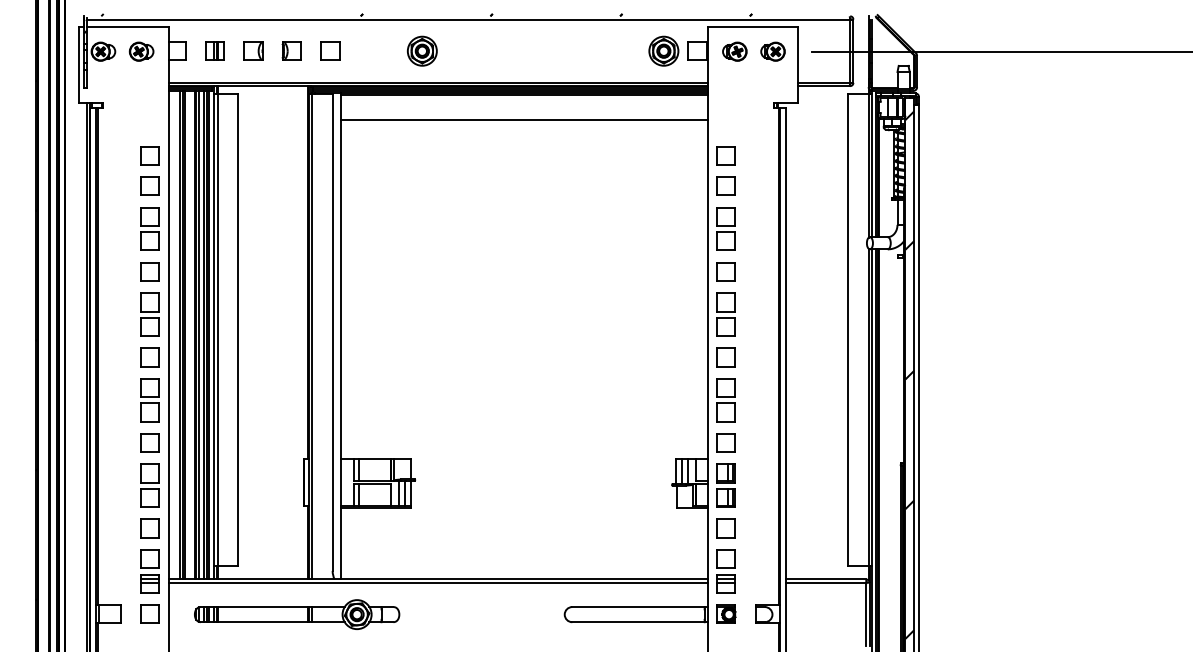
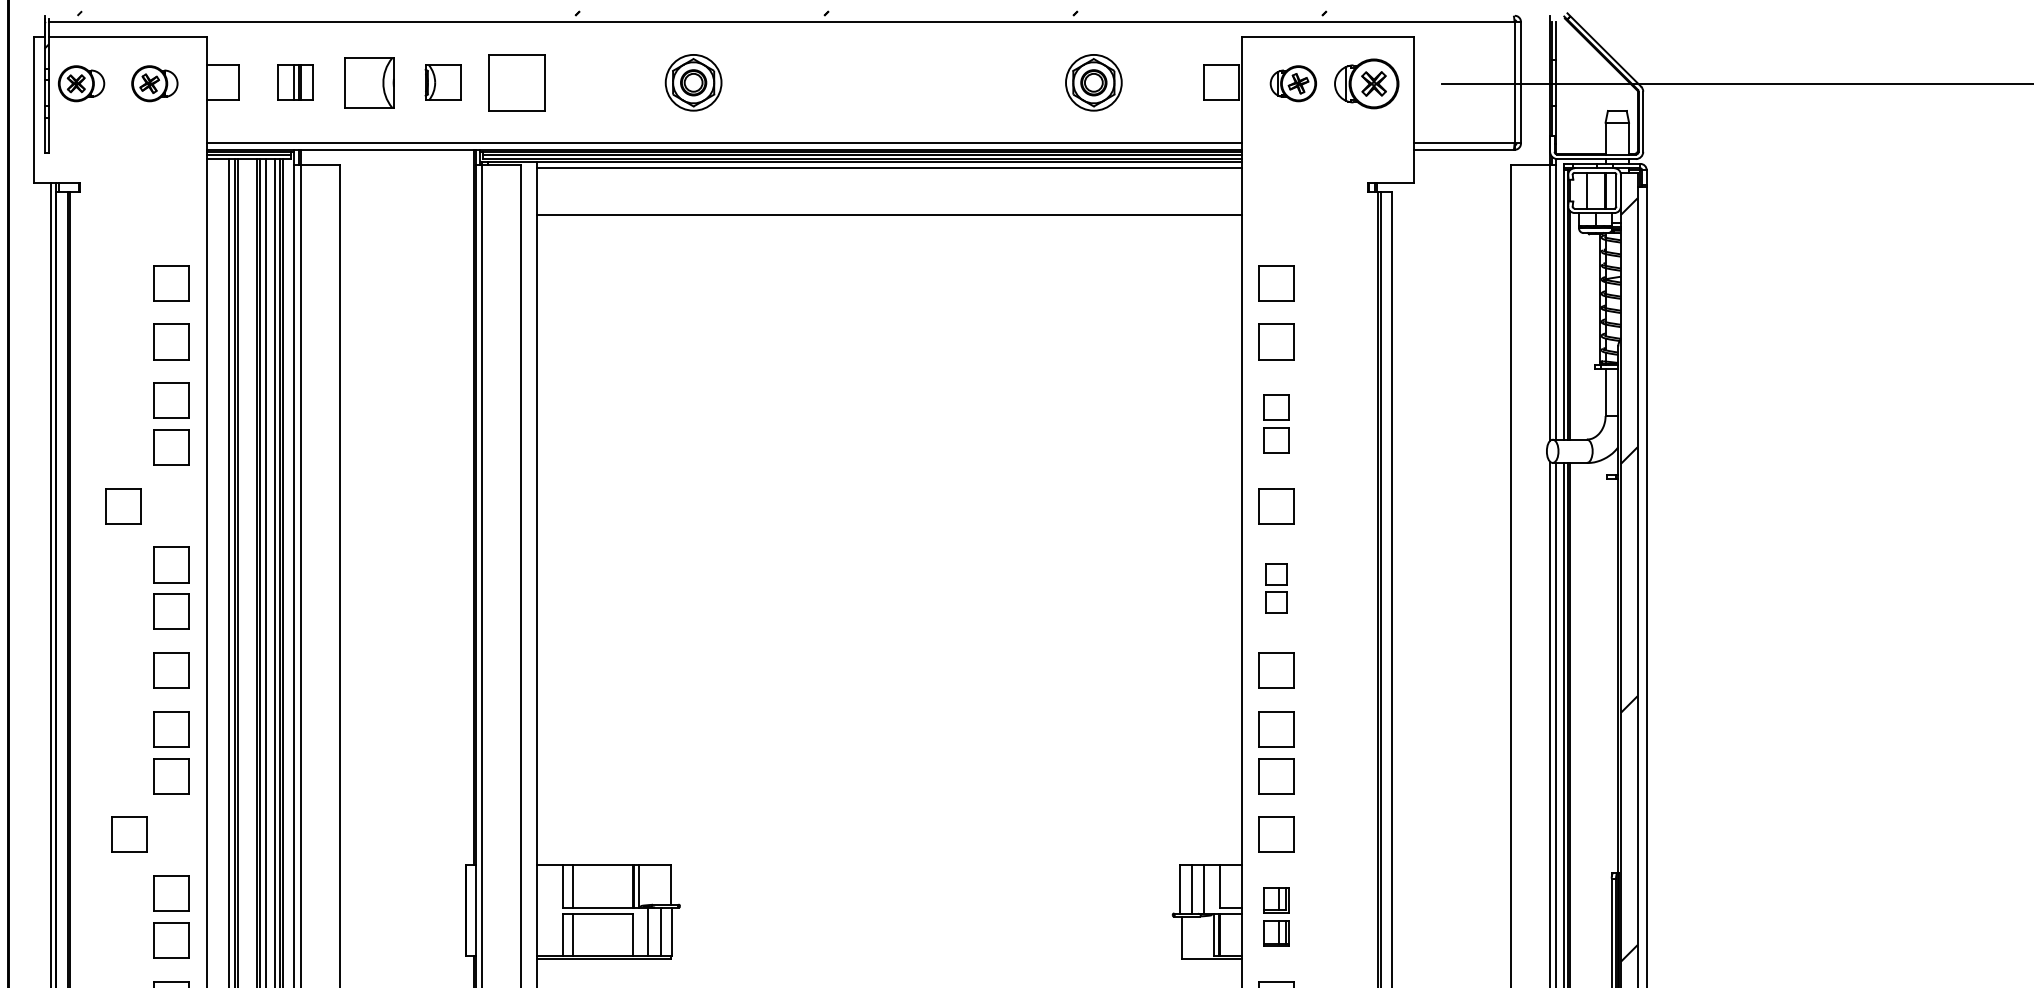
part: (253, 50) -> (369, 81), size x1.4
part: (330, 50) -> (517, 81), size x1.6
part: (663, 50) -> (1093, 81), moved
part: (772, 51) -> (1365, 83), size x1.4
part: (725, 228) -> (1275, 423), size x0.7
part: (149, 271) -> (121, 505), moved
part: (725, 314) -> (1275, 588), size x0.6
part: (149, 442) -> (127, 833), moved
part: (725, 485) -> (1275, 916), size x0.7

